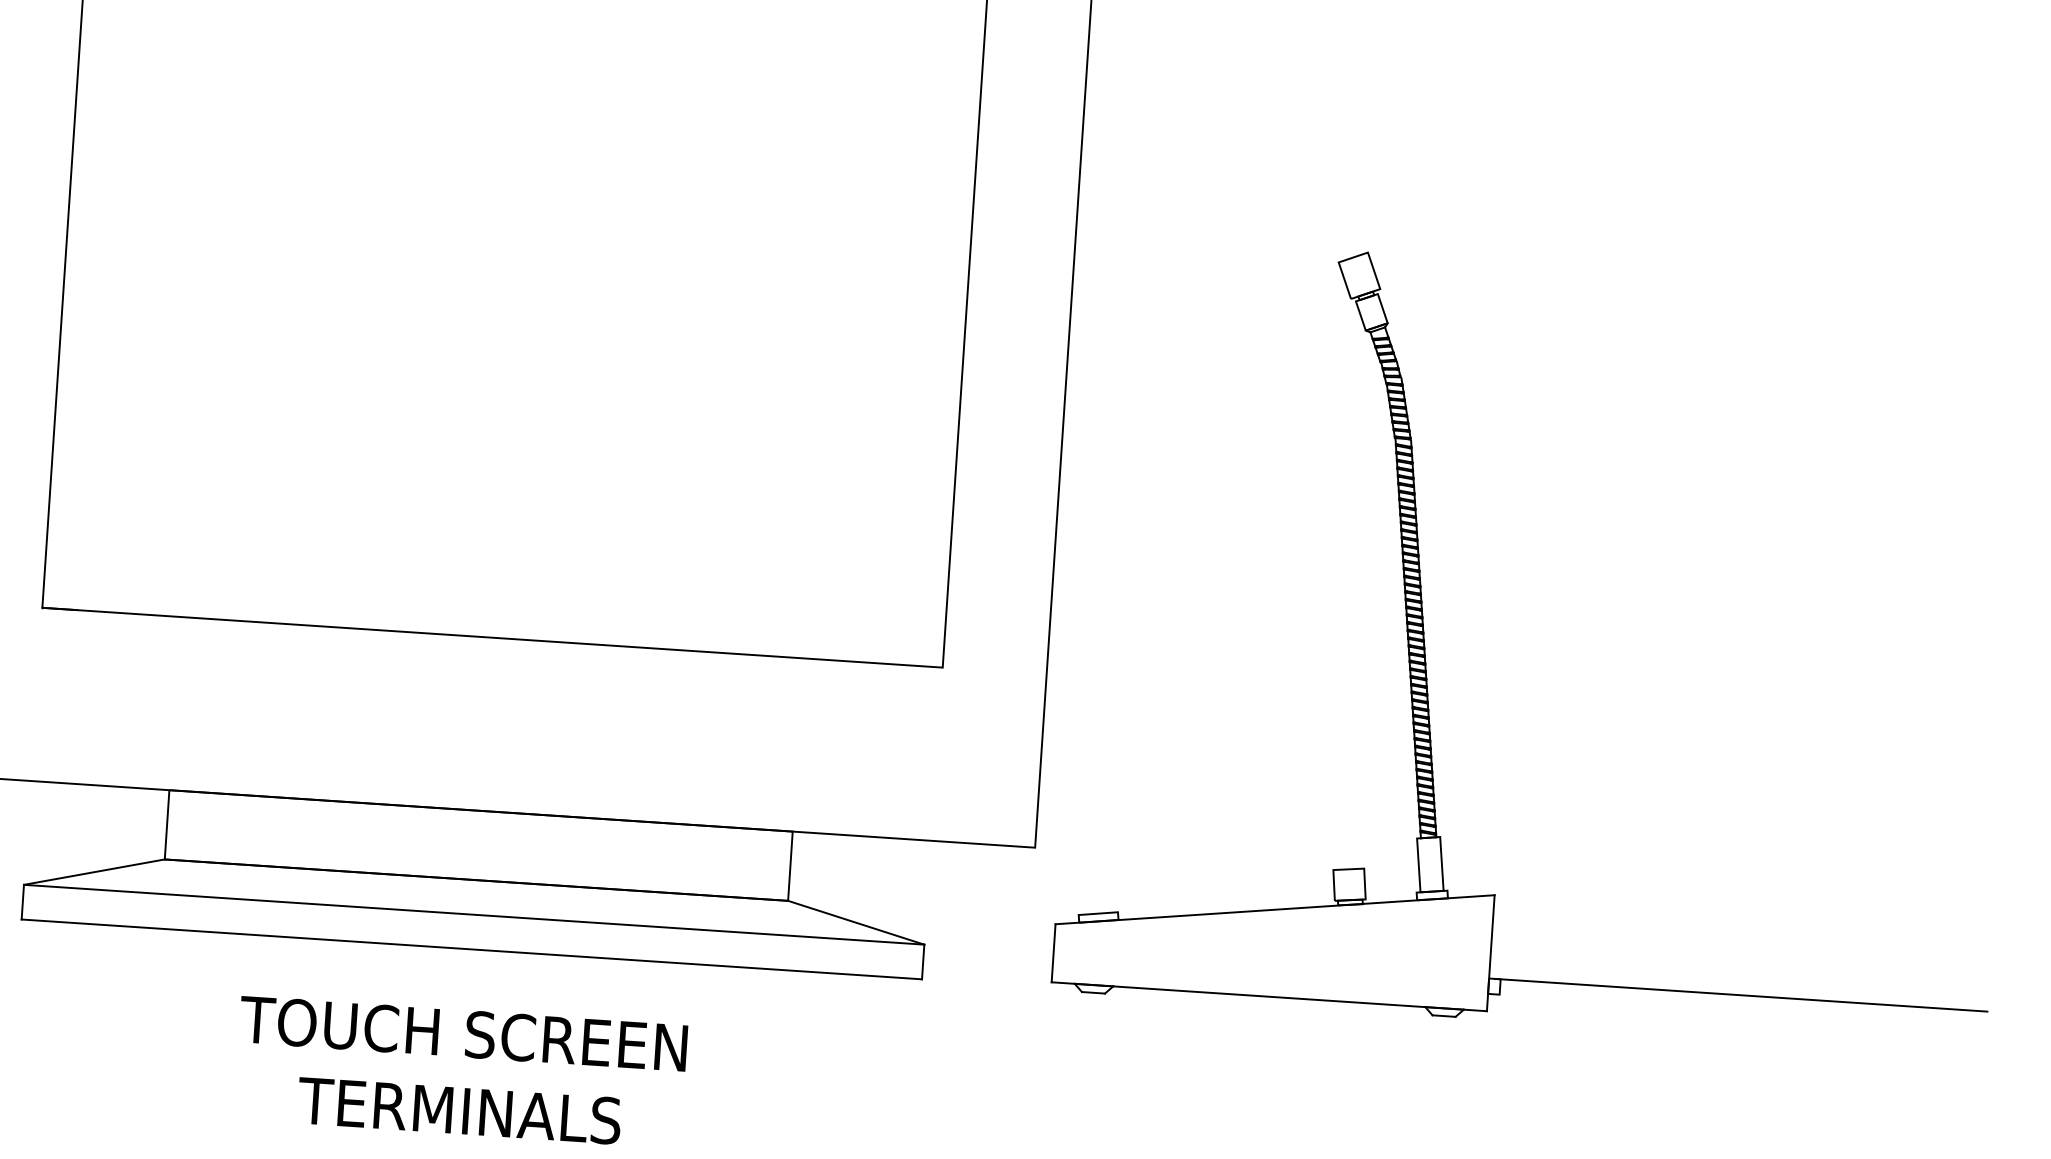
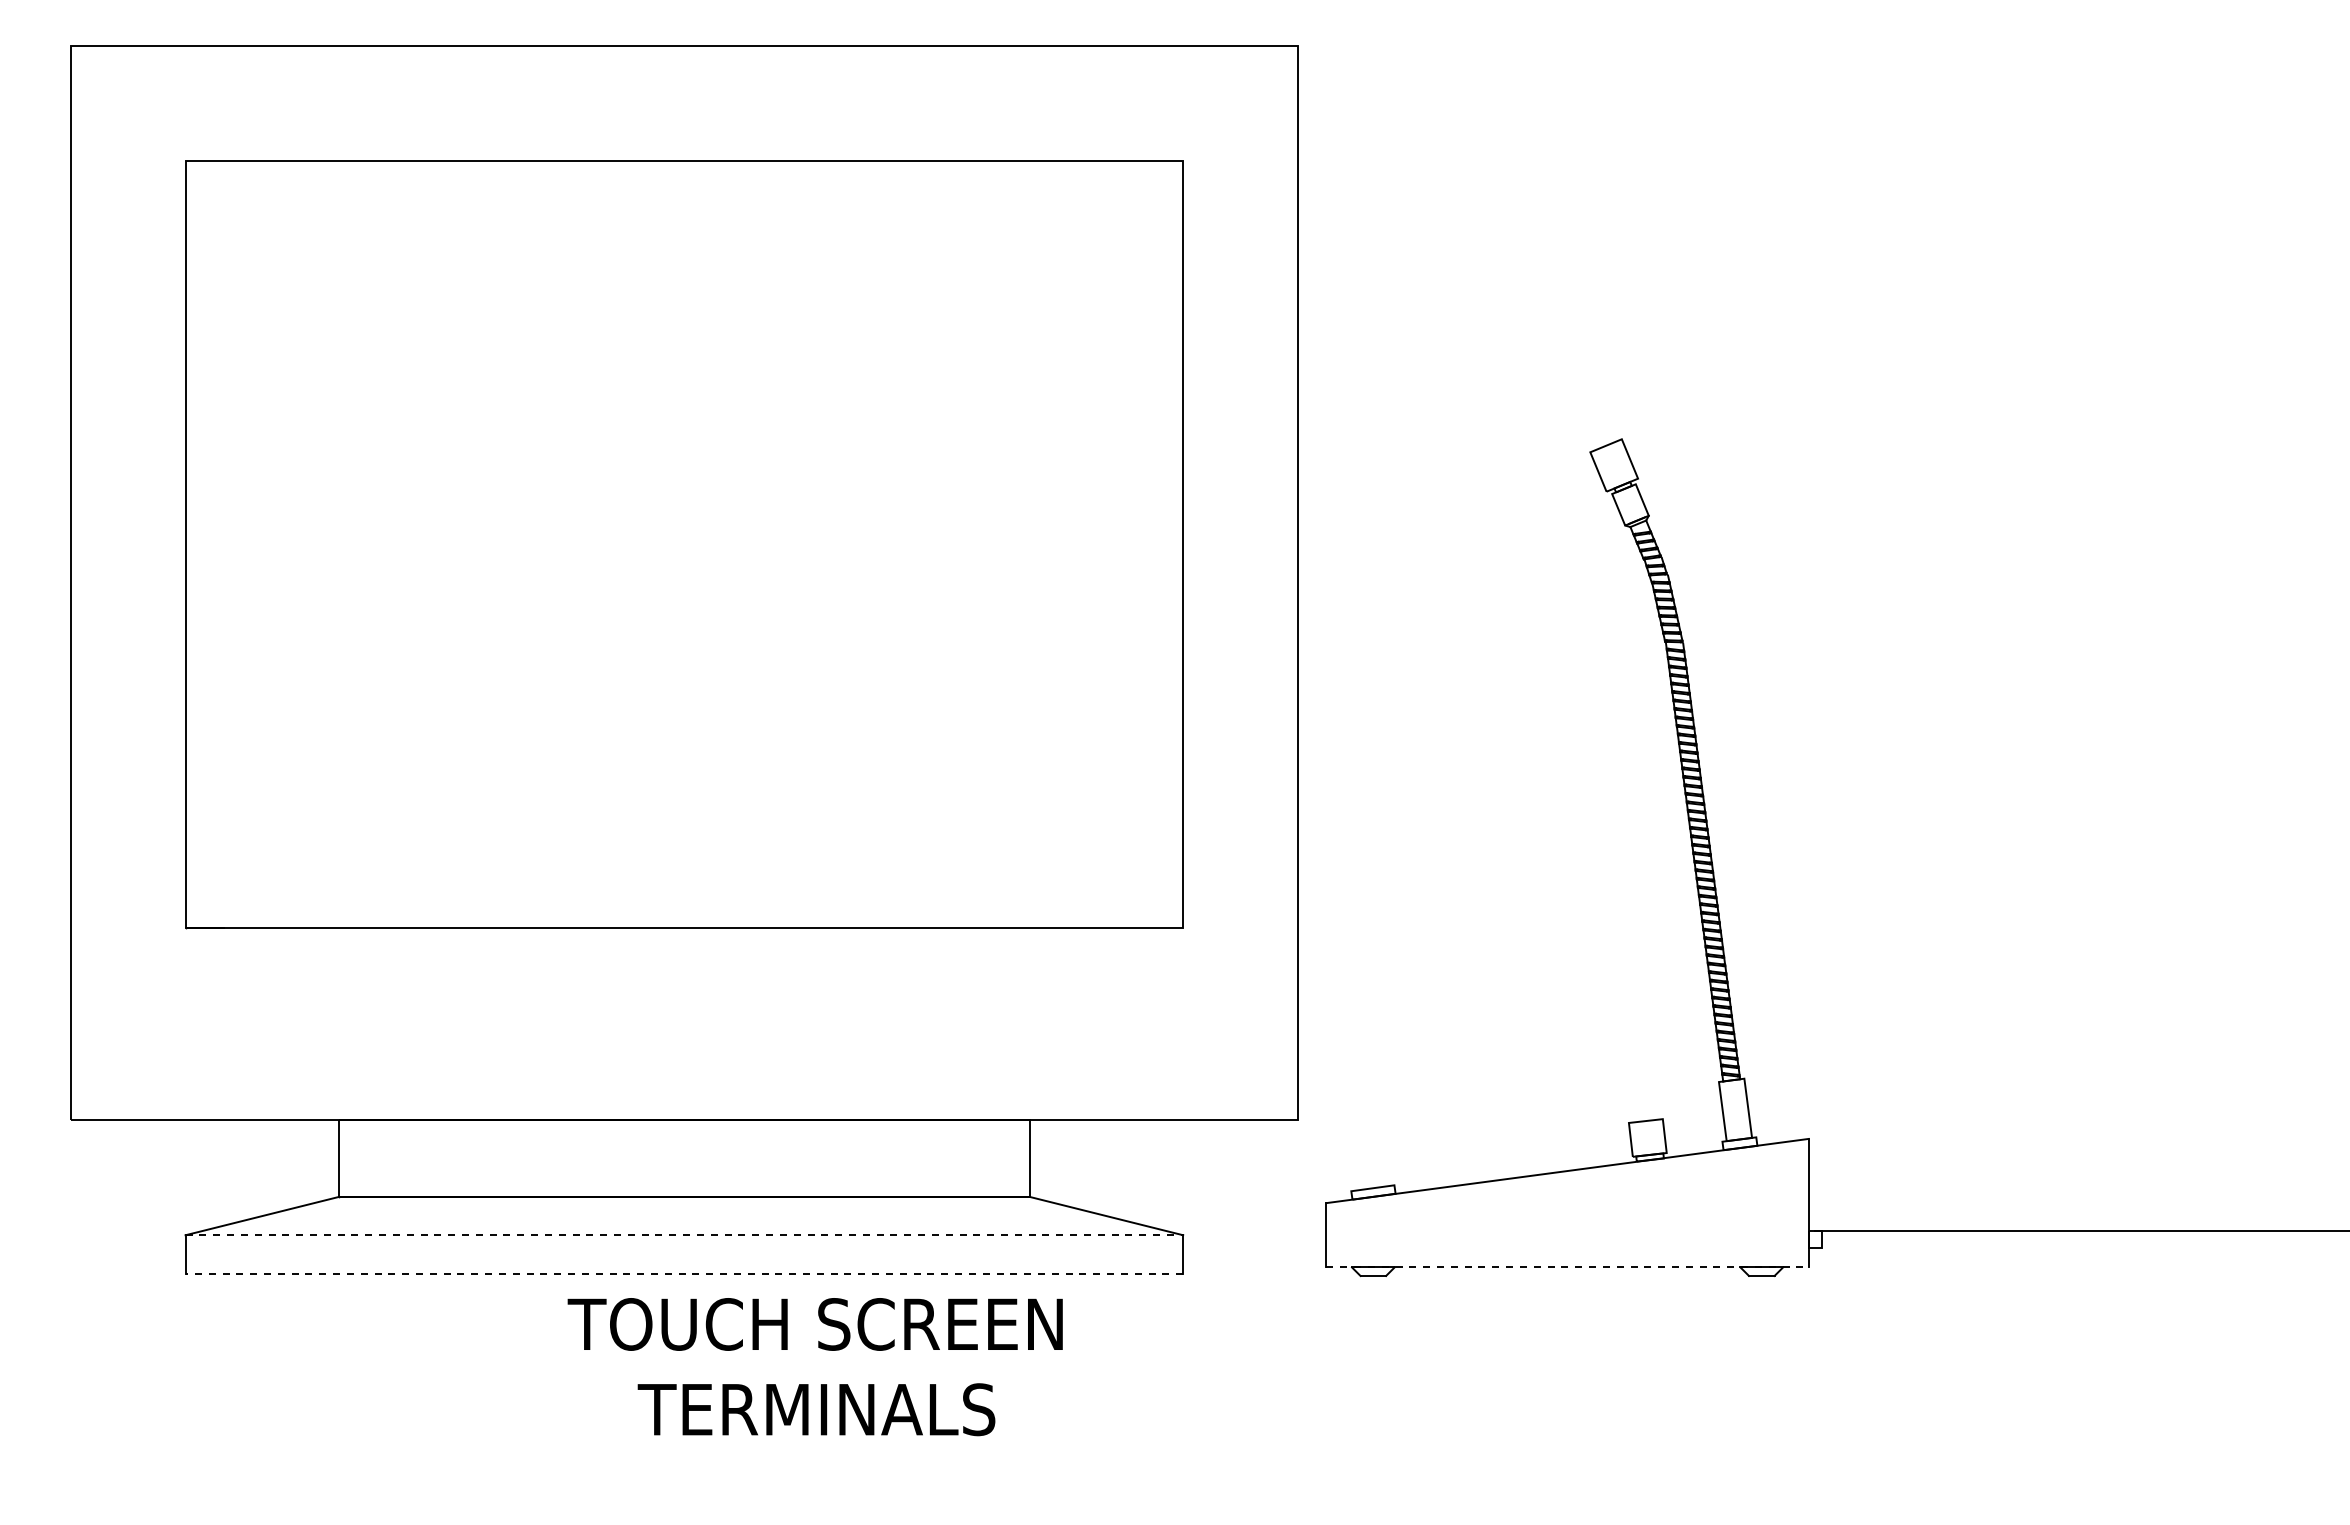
line: (474, 914) -> (684, 1235), solid -> dashed
line: (471, 949) -> (684, 1273), solid -> dashed
line: (1270, 996) -> (1568, 1267), solid -> dashed
text: (460, 1072) -> (814, 1367), moved

